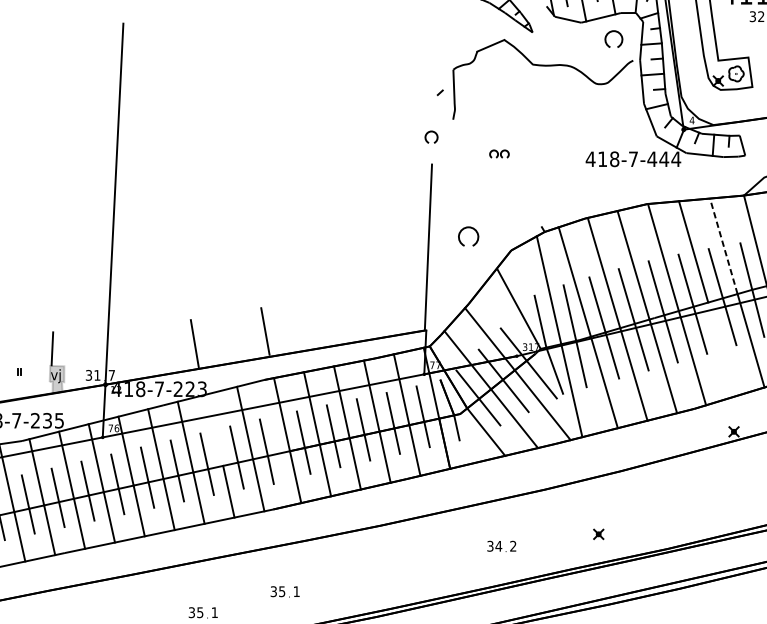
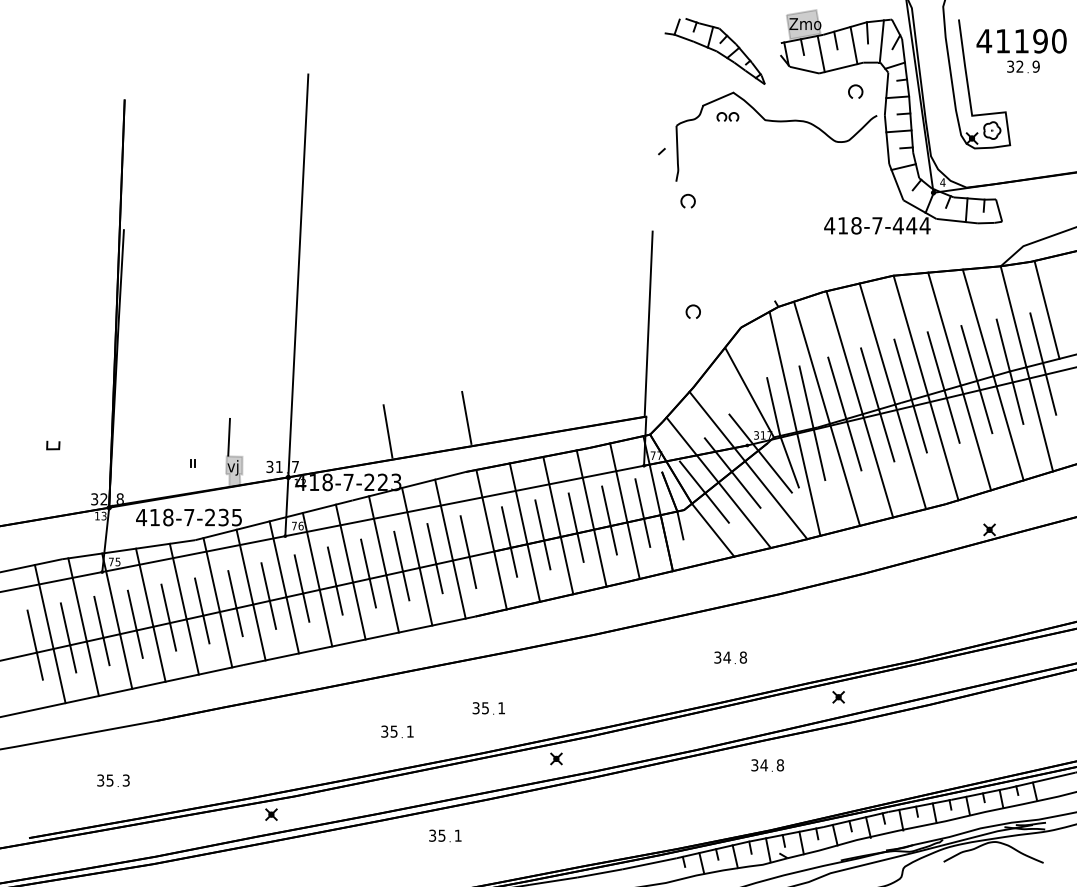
part: (613, 38) -> (855, 91), size x0.71
part: (430, 136) -> (687, 200), moved
part: (499, 153) -> (727, 116), moved
part: (467, 236) -> (692, 311), size x0.62
line: (724, 245) -> (978, 322), dashed -> solid
line: (721, 349) -> (975, 437), added
line: (214, 429) -> (410, 527), added
part: (598, 534) -> (838, 697), moved
text: (512, 546) -> (742, 657), 2 -> 8

